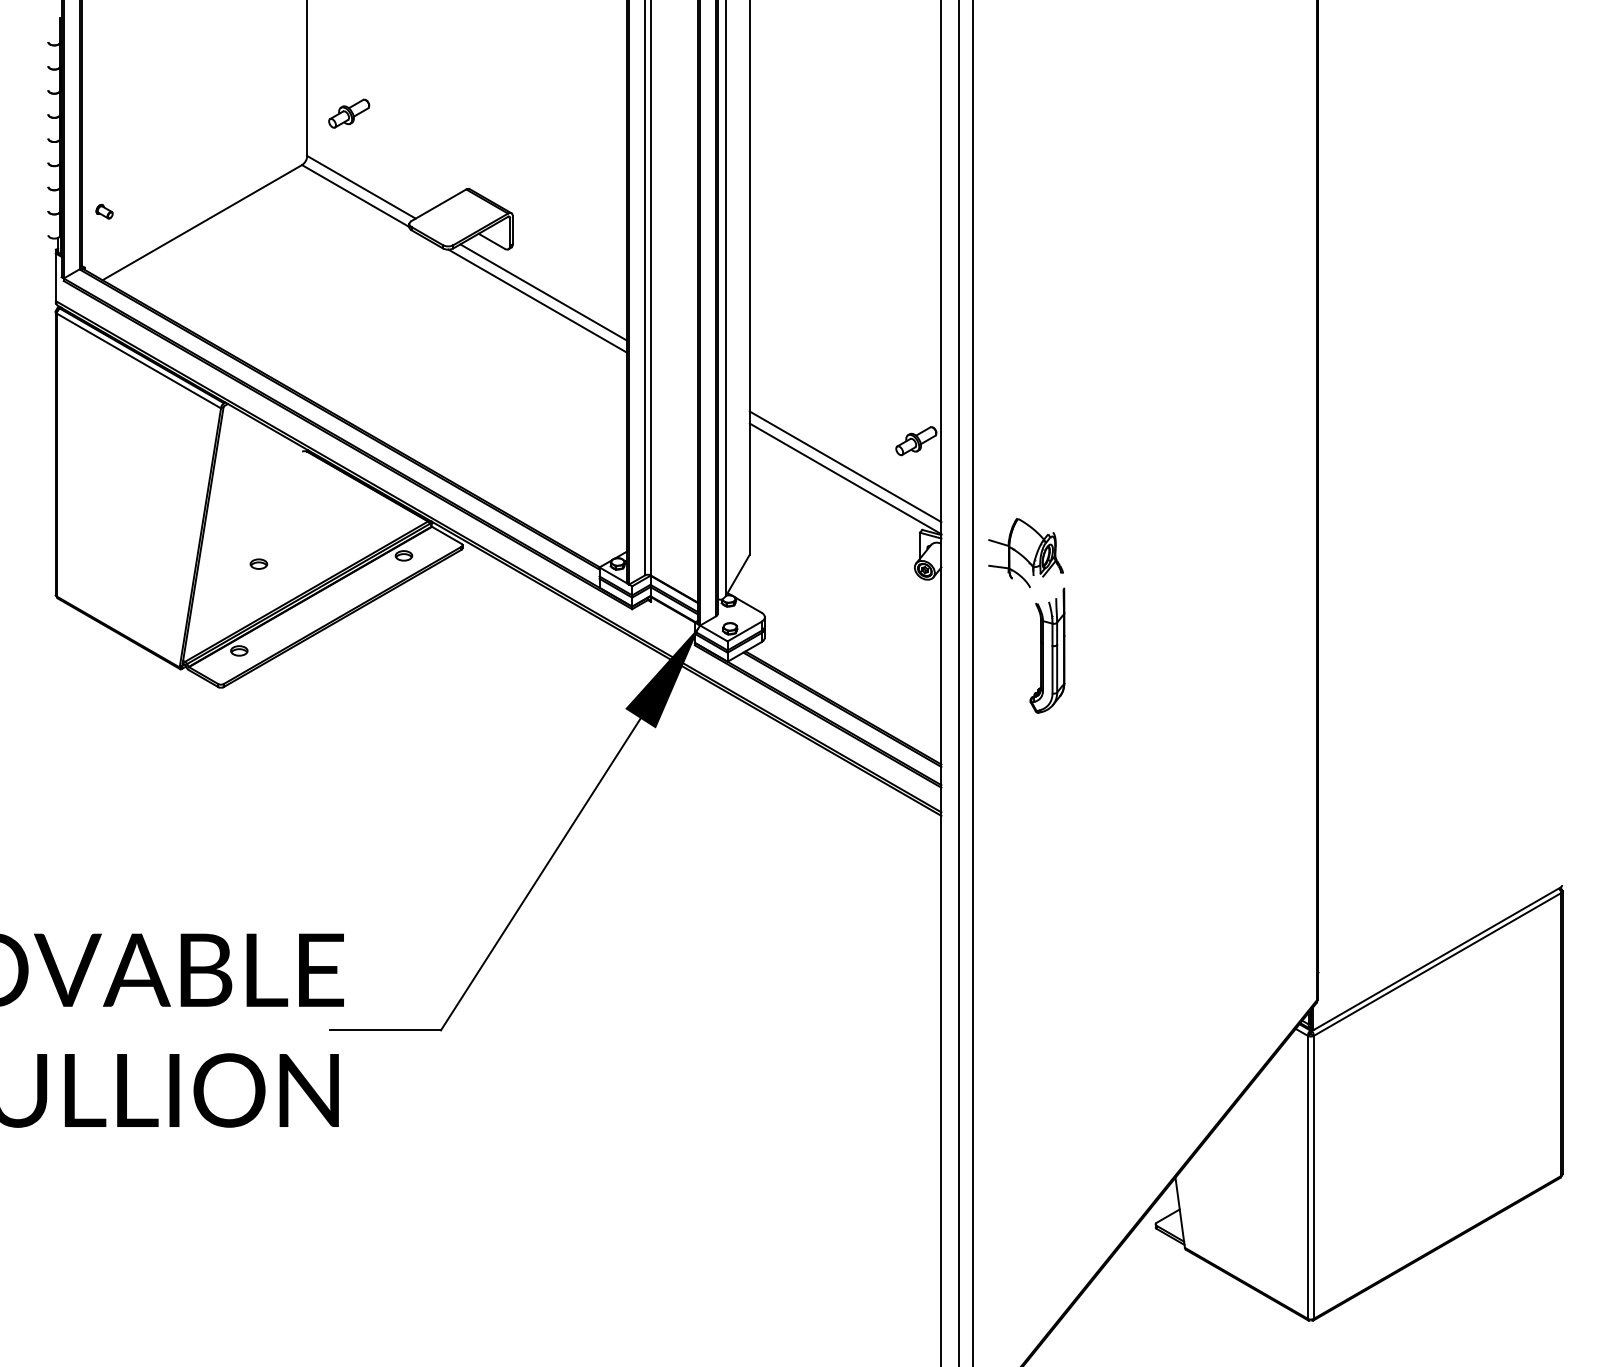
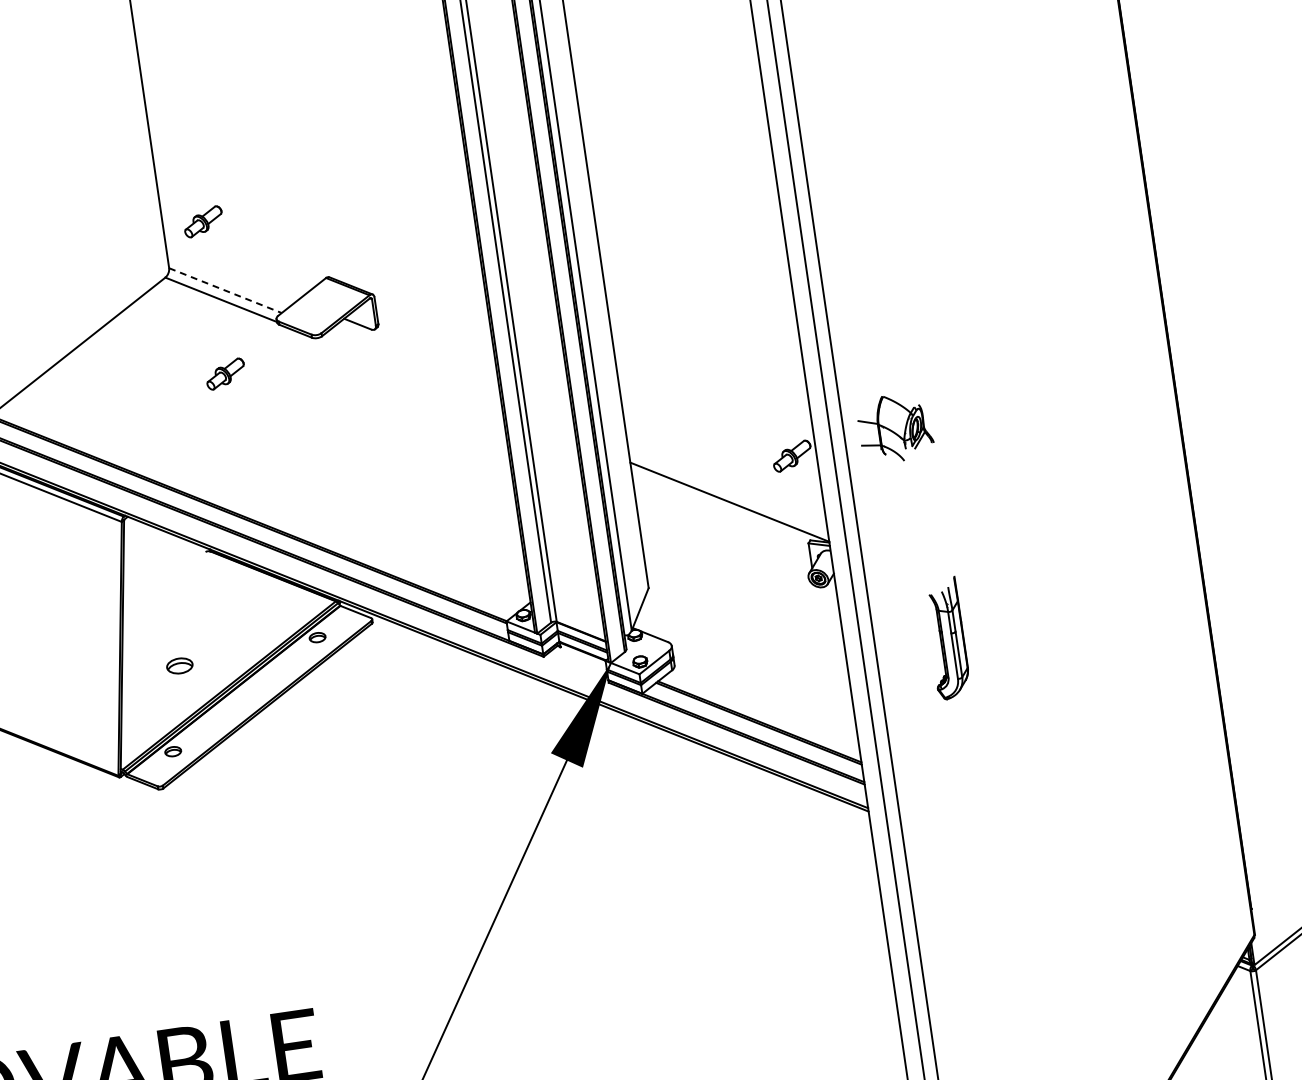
line: (361, 187) -> (225, 290), solid -> dashed
part: (349, 272) -> (225, 373), added
line: (543, 292) -> (414, 365), removed
line: (537, 300) -> (409, 374), removed
line: (845, 466) -> (727, 490), removed
part: (1025, 552) -> (894, 427), moved
part: (258, 563) -> (179, 665), size x1.6

